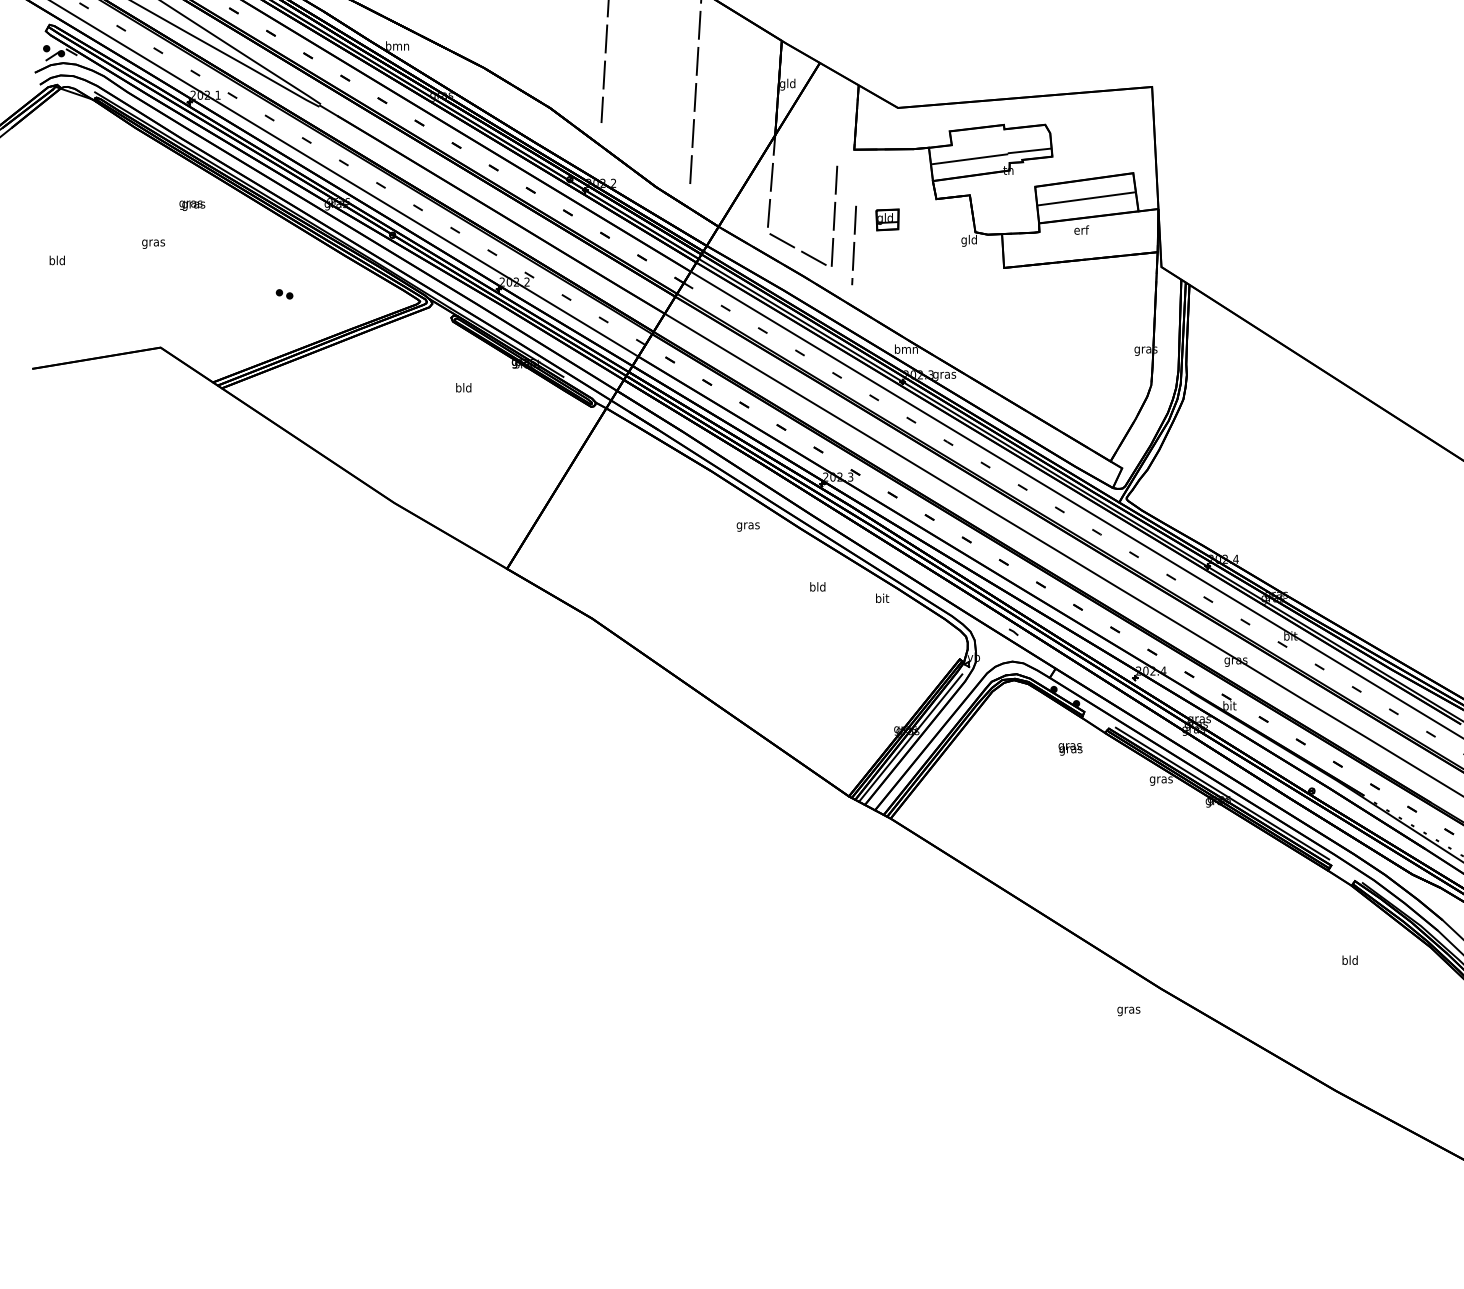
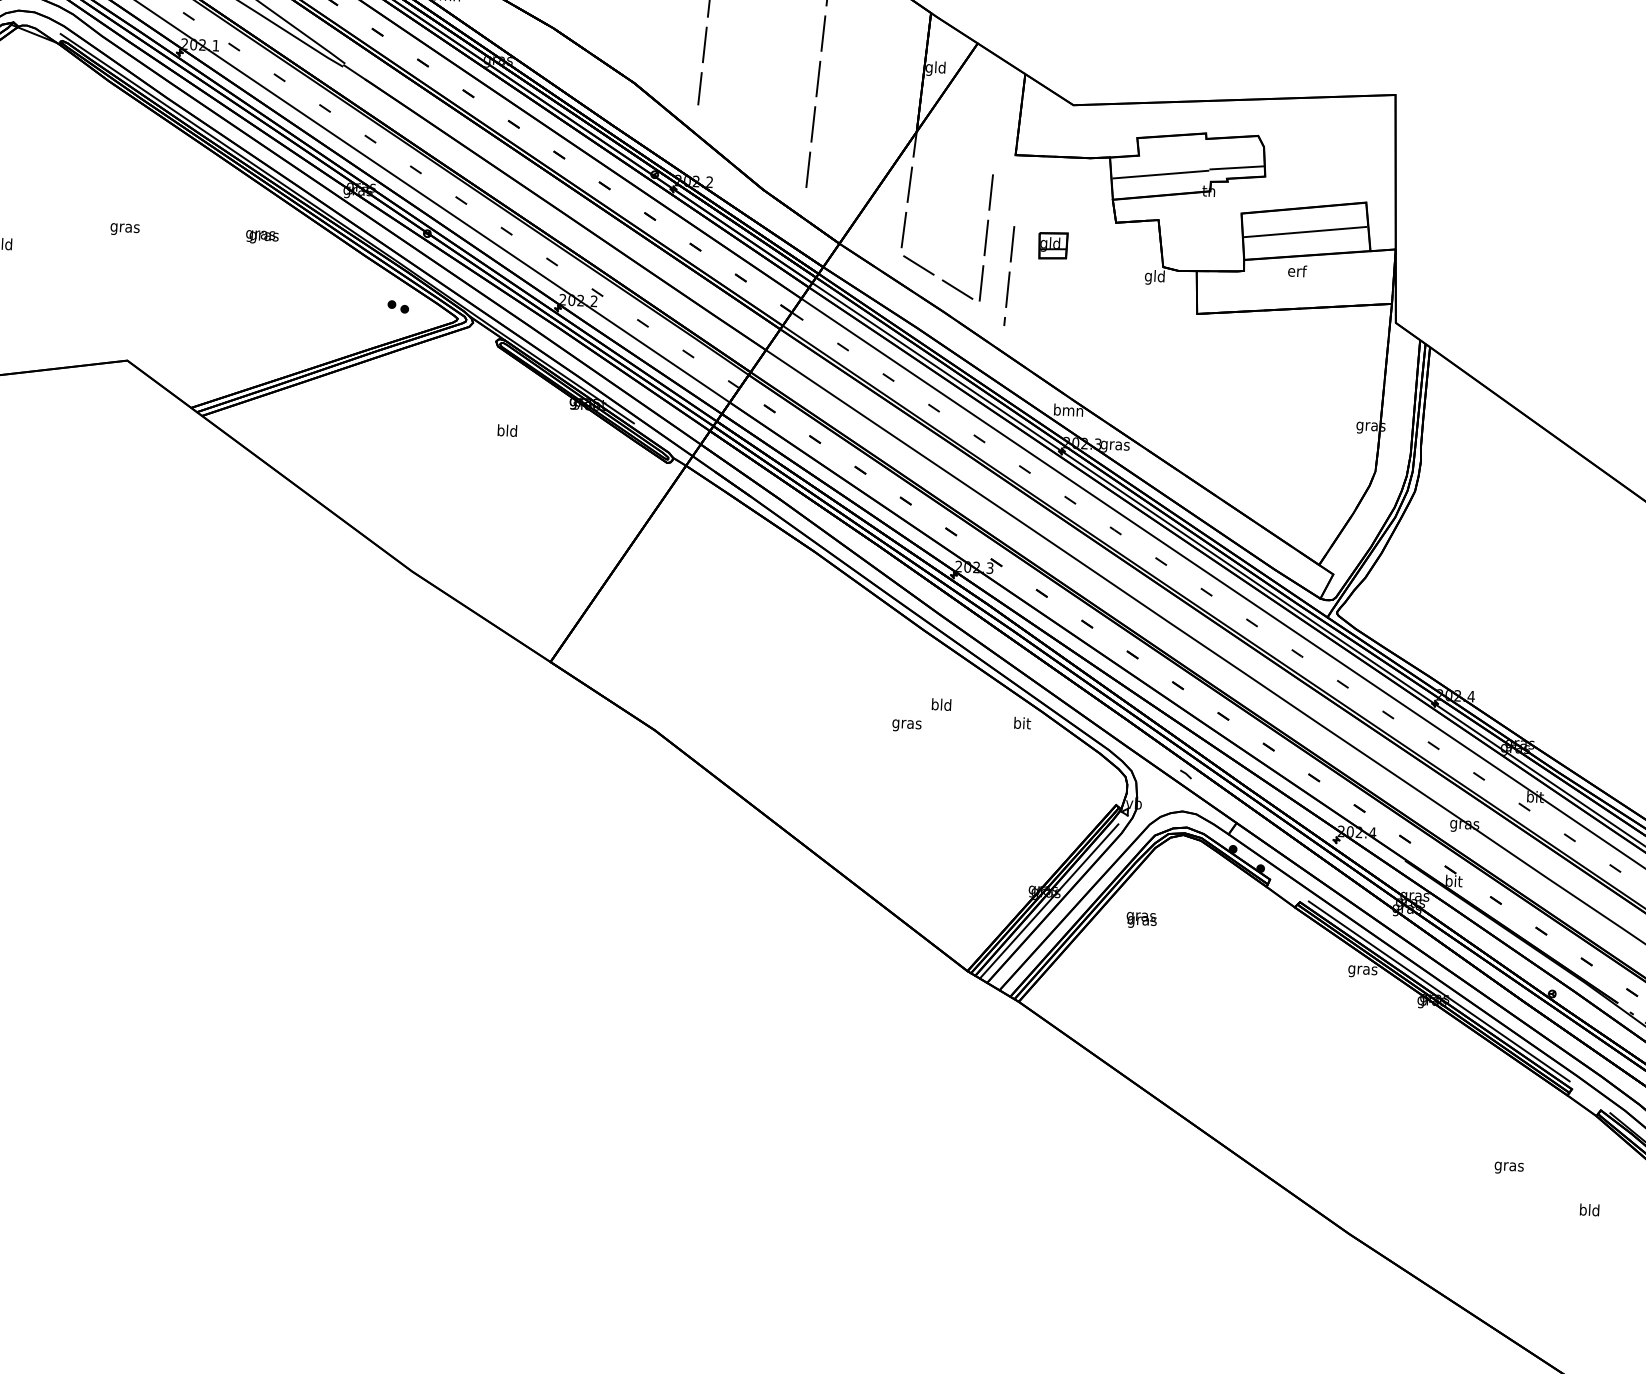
text: (192, 205) -> (262, 236), moved
part: (284, 294) -> (398, 307), moved
text: (747, 526) -> (905, 725), moved
text: (1070, 749) -> (1141, 920), moved
text: (1128, 1011) -> (1508, 1168), moved

